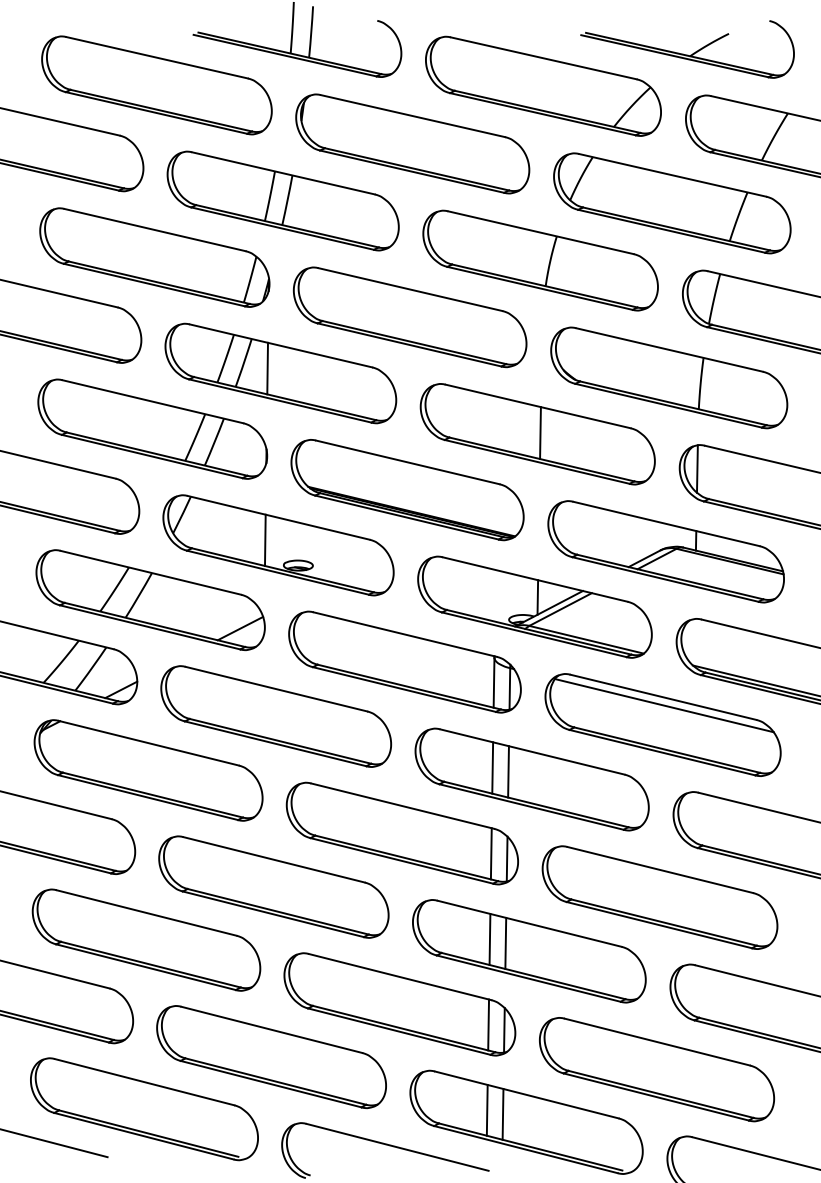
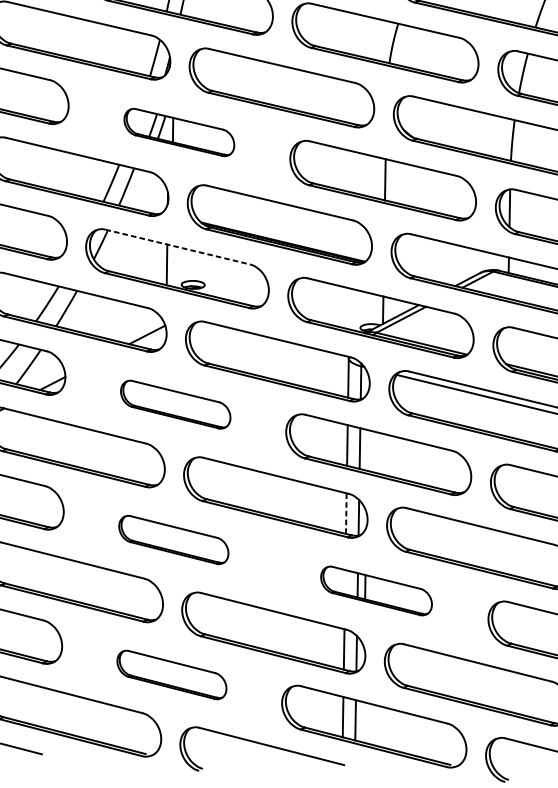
part: (280, 373) -> (179, 132), size x0.6
line: (278, 517) -> (177, 246), solid -> dashed
part: (276, 716) -> (175, 404), size x0.6
line: (491, 853) -> (346, 513), solid -> dashed
part: (273, 886) -> (173, 539), size x0.6
part: (529, 951) -> (376, 591), size x0.6
part: (271, 1057) -> (171, 675), size x0.6

